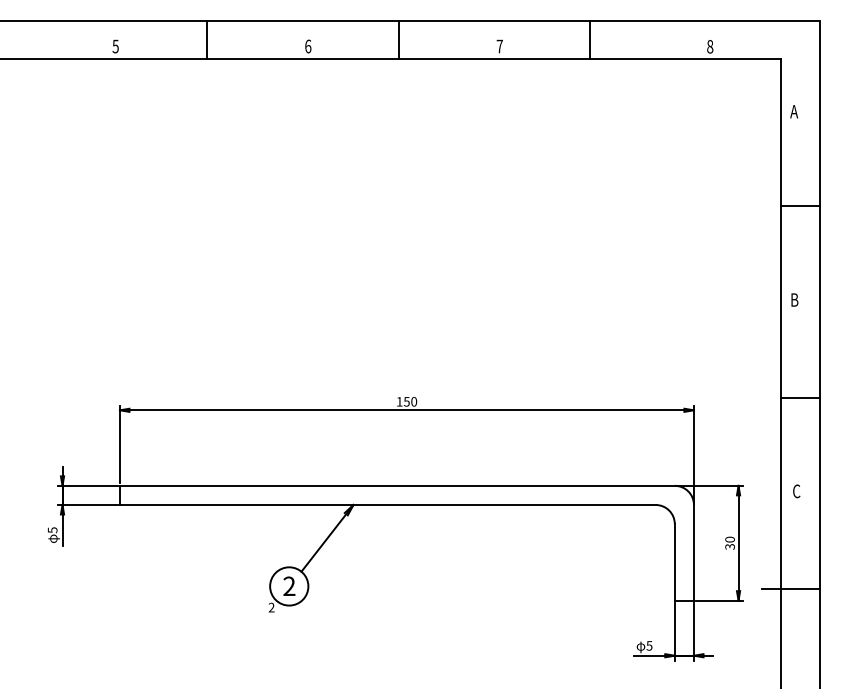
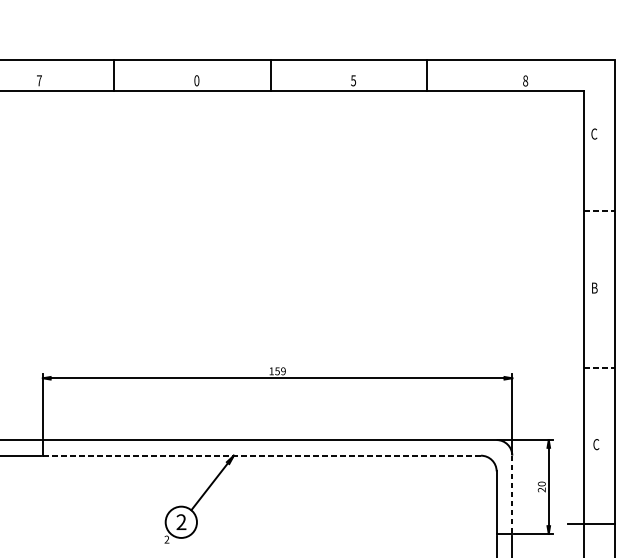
text: (115, 46) -> (39, 80), 5 -> 7
text: (308, 46) -> (197, 80), 6 -> 0
text: (499, 46) -> (353, 80), 7 -> 5
text: (794, 111) -> (594, 133), A -> C
line: (801, 206) -> (600, 211), solid -> dashed
line: (801, 397) -> (600, 367), solid -> dashed
text: (413, 401) -> (282, 371), 150 -> 159
line: (387, 504) -> (261, 455), solid -> dashed
text: (730, 546) -> (542, 489), 30 -> 20
line: (693, 552) -> (511, 494), solid -> dashed

